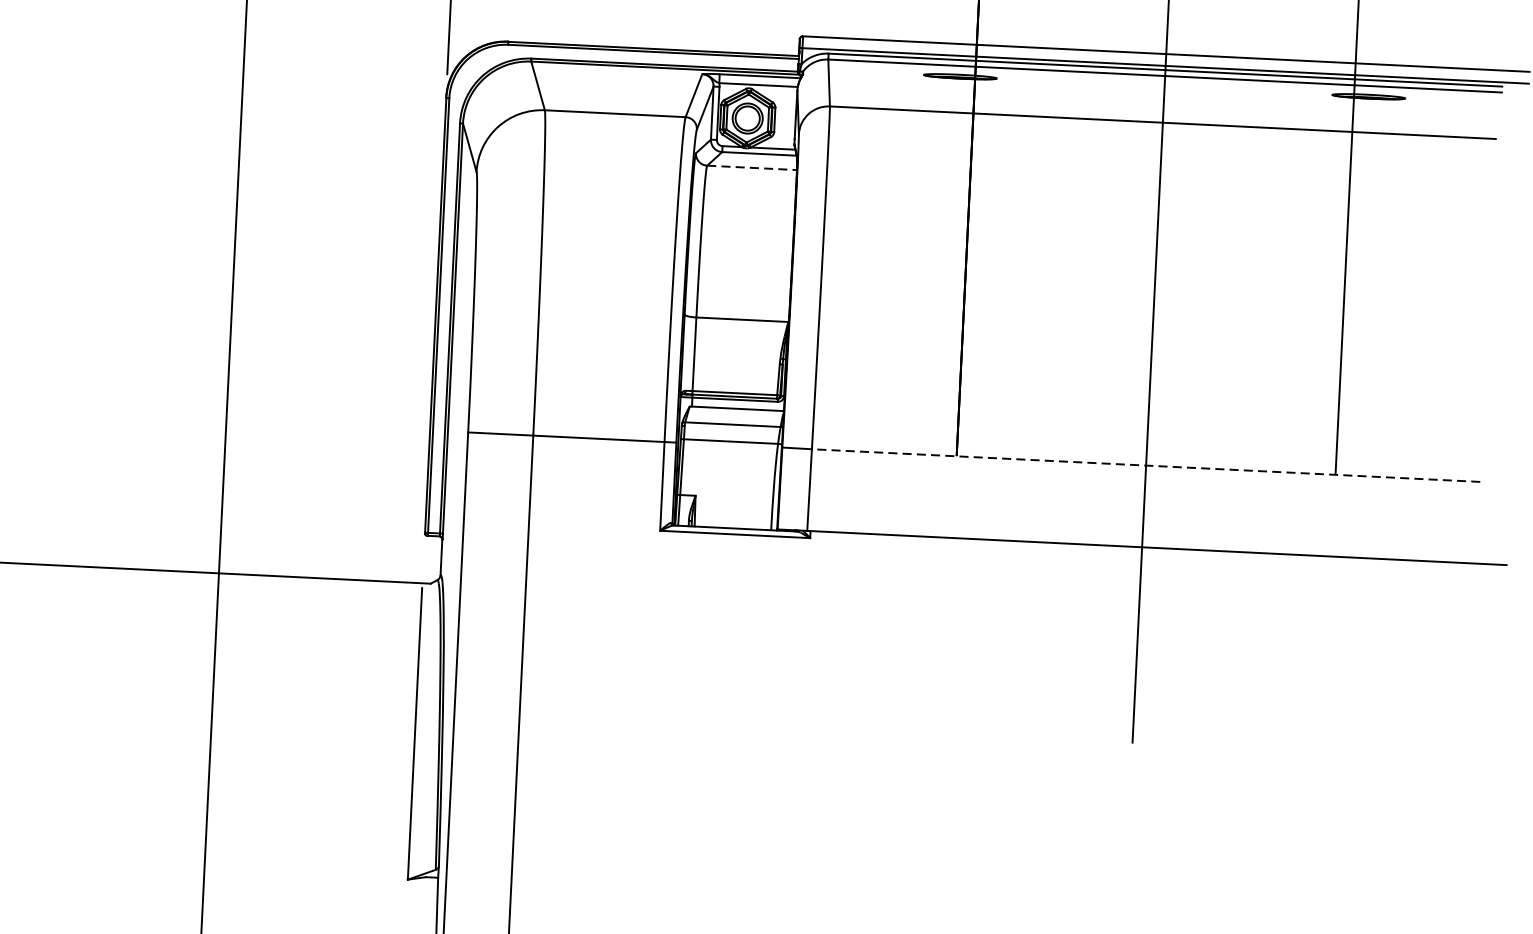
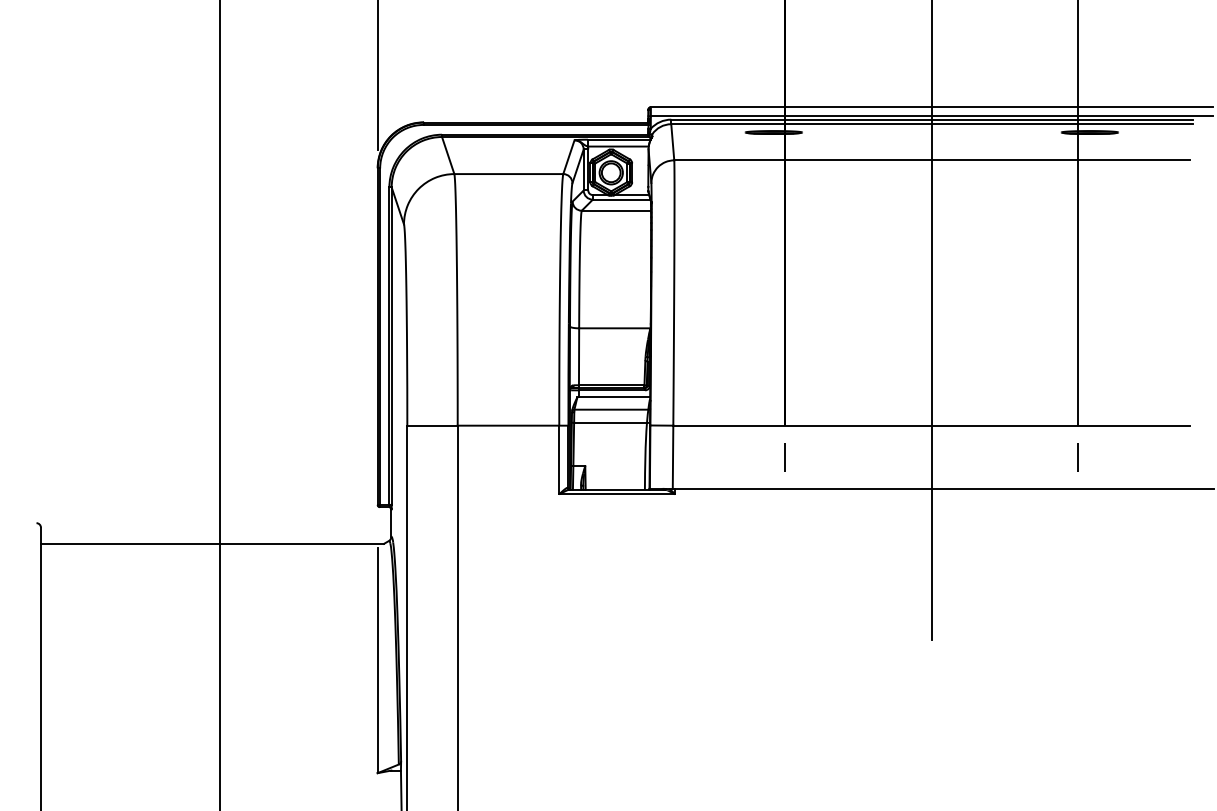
line: (752, 167) -> (616, 210), dashed -> solid
line: (1145, 465) -> (931, 425), dashed -> solid
line: (954, 497) -> (785, 457), added
line: (1332, 515) -> (1077, 457), added

